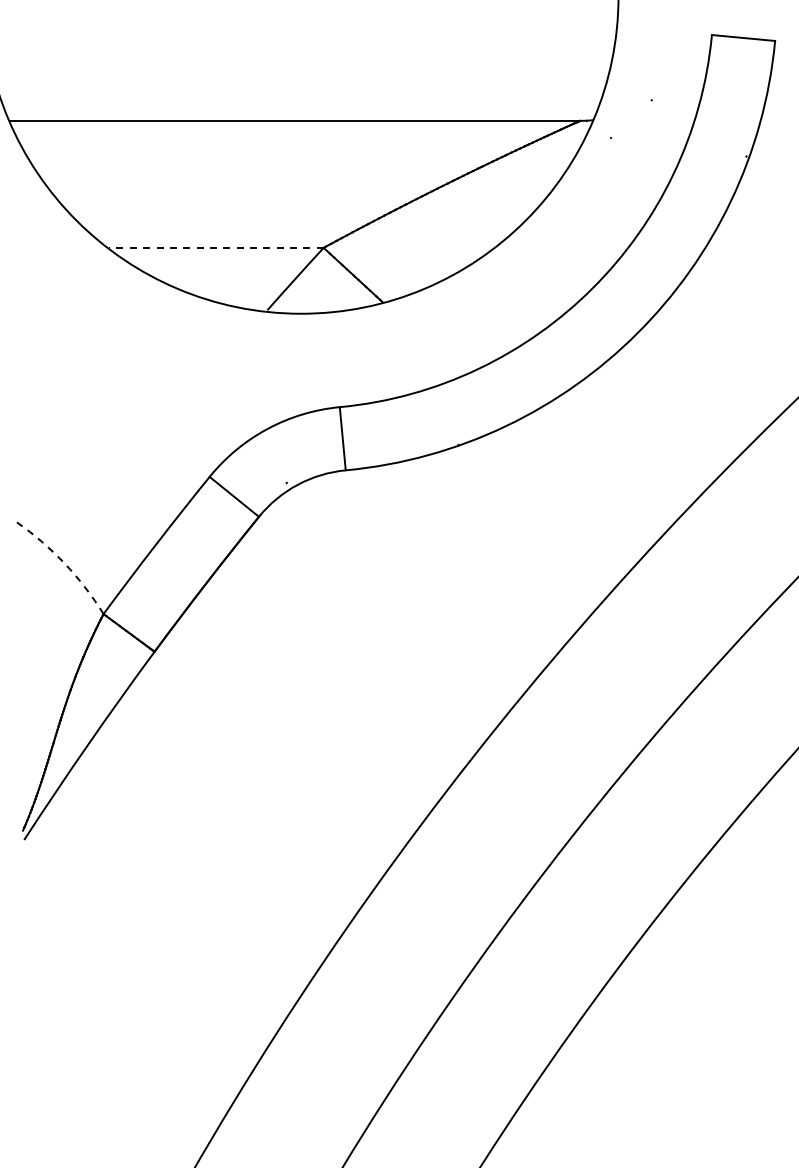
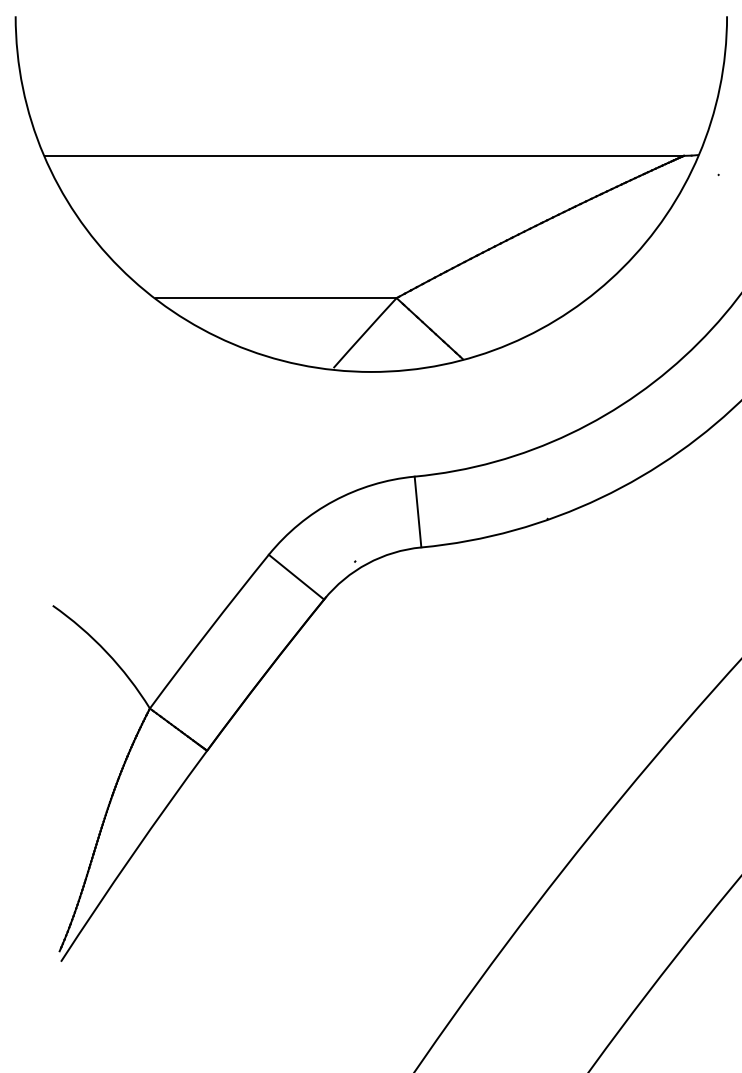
line: (216, 247) -> (276, 297), dashed -> solid
arc: (64, 563) -> (106, 651), dashed -> solid

